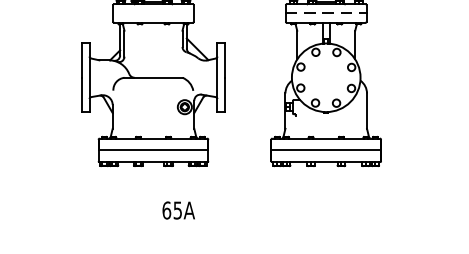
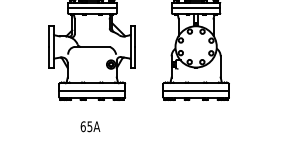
line: (153, 13) -> (92, 8), added
line: (326, 13) -> (196, 8), dashed -> solid
text: (178, 210) -> (90, 126), moved

